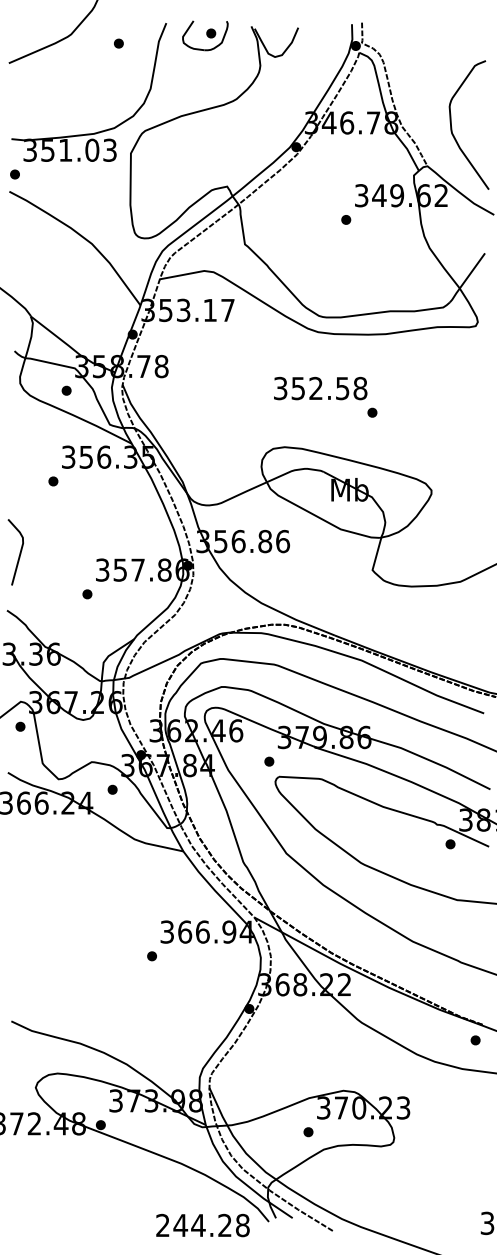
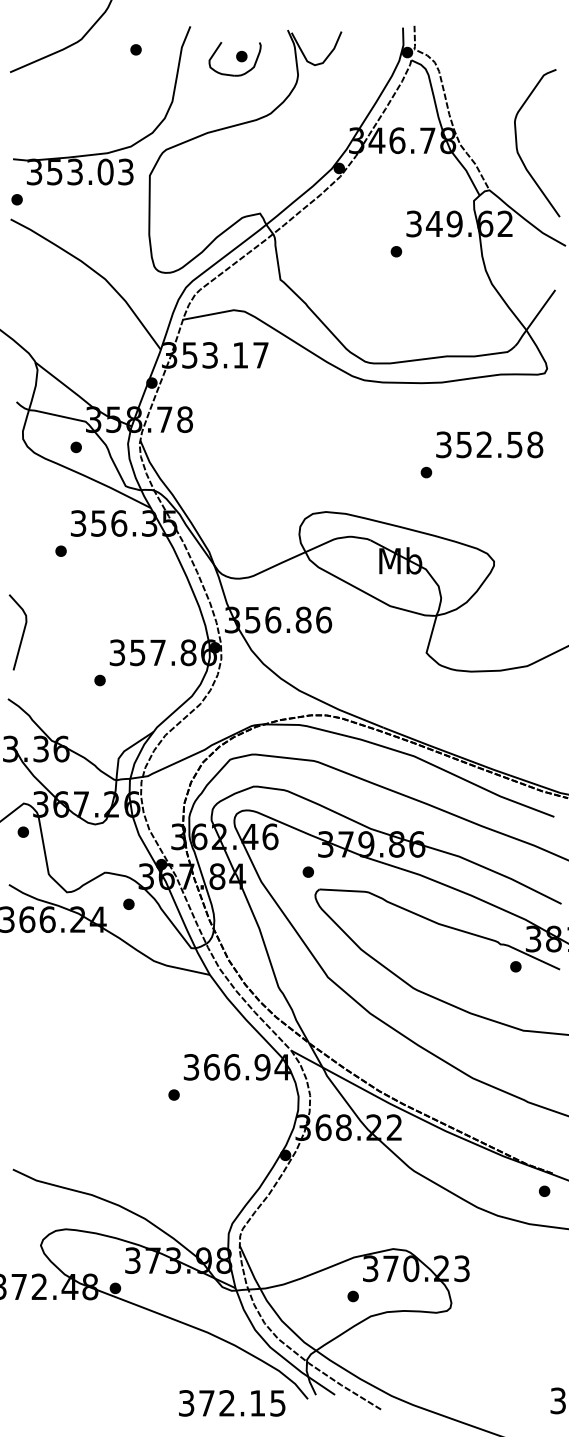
part: (205, 35) -> (235, 58), moved
text: (65, 149) -> (74, 171), 351.03 -> 353.03
text: (320, 388) -> (489, 444), moved
text: (202, 1225) -> (231, 1403), 244.28 -> 372.15

